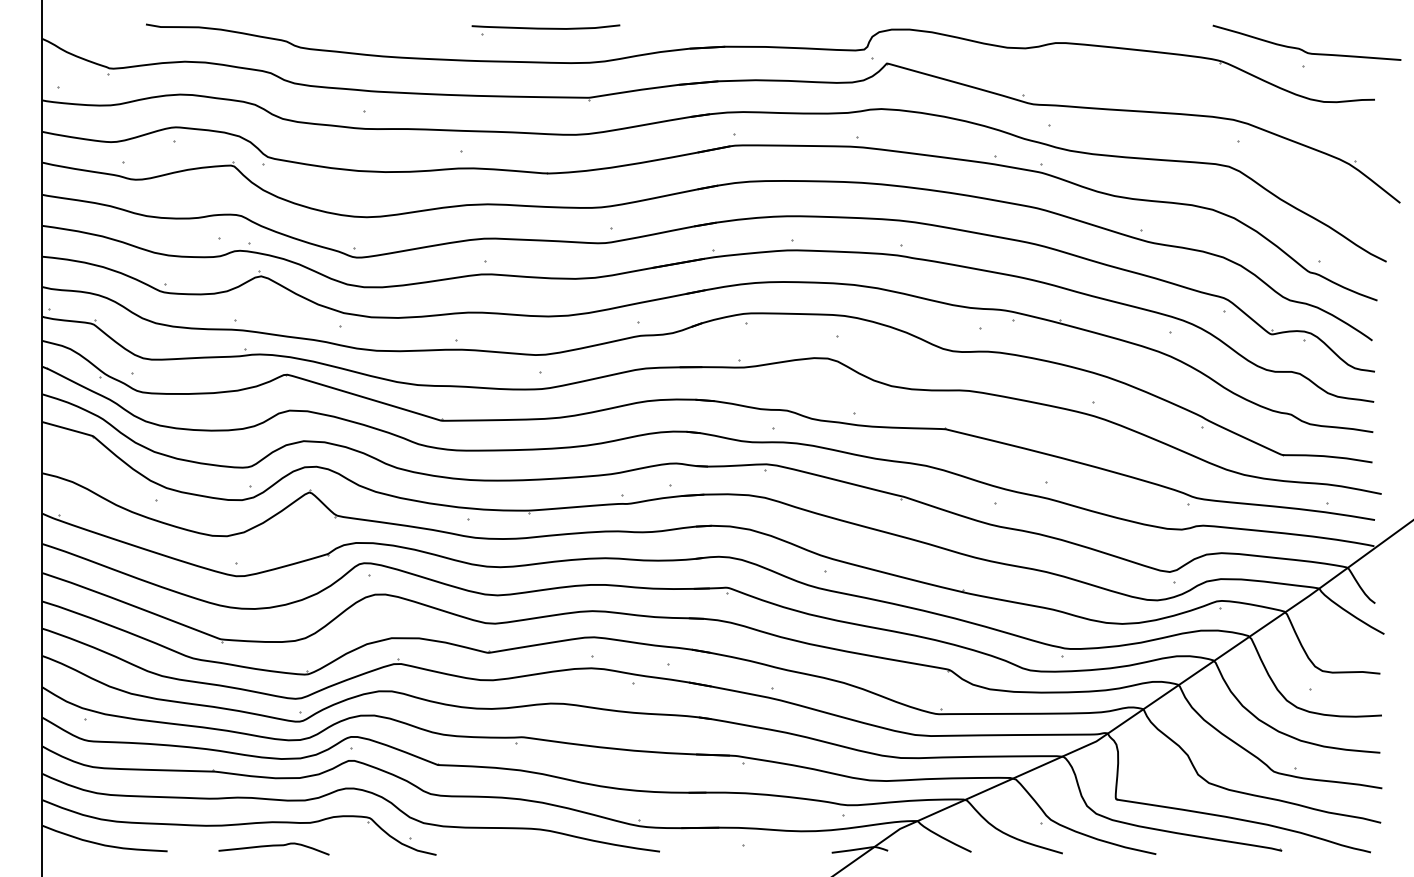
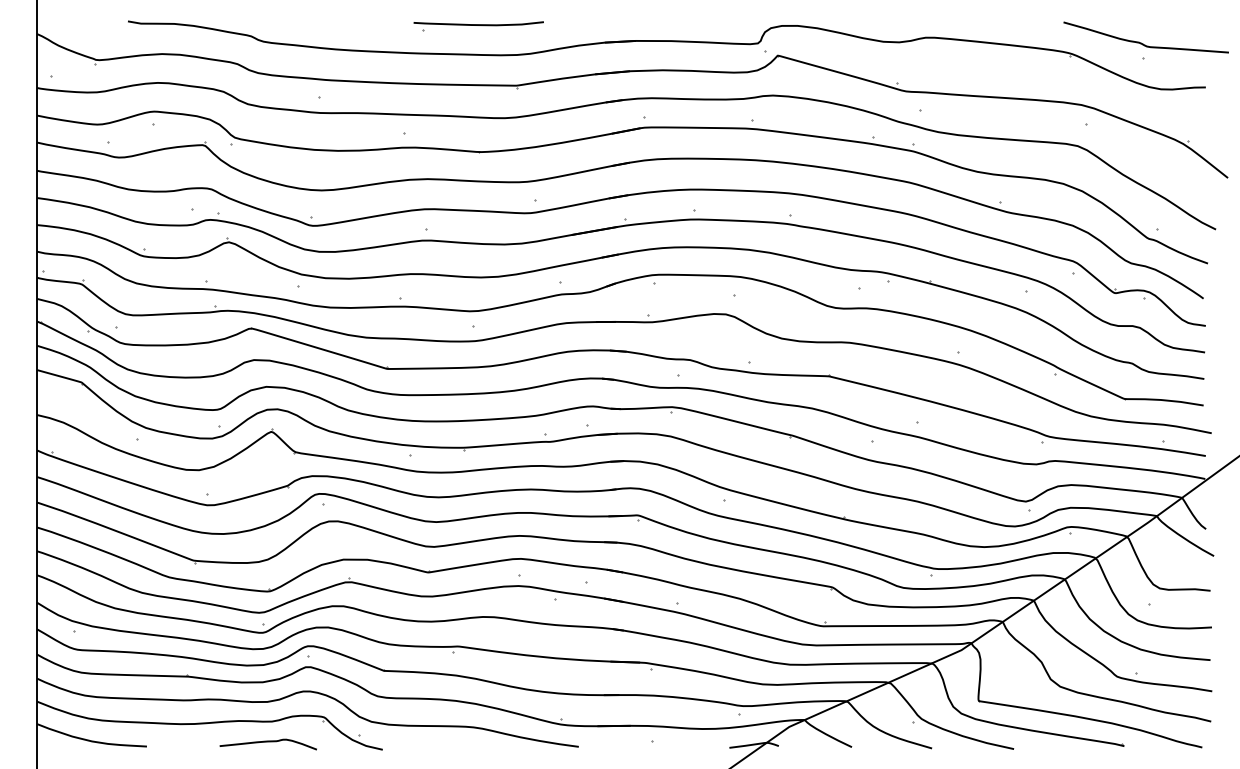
curve: (273, 846) -> (267, 742), moved

